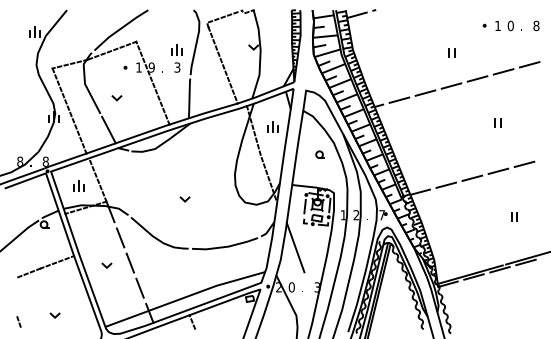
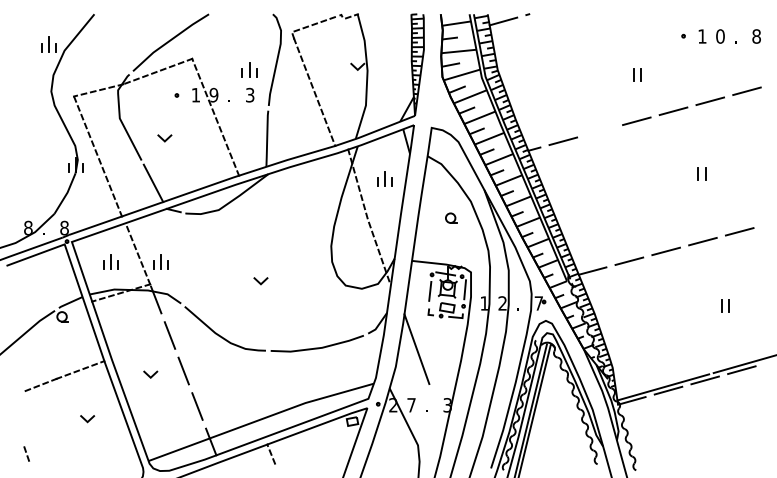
line: (425, 93) -> (599, 131), removed
part: (113, 185) -> (160, 261), added
text: (291, 287) -> (411, 405), 0 -> 7
line: (54, 315) -> (86, 419), moved

